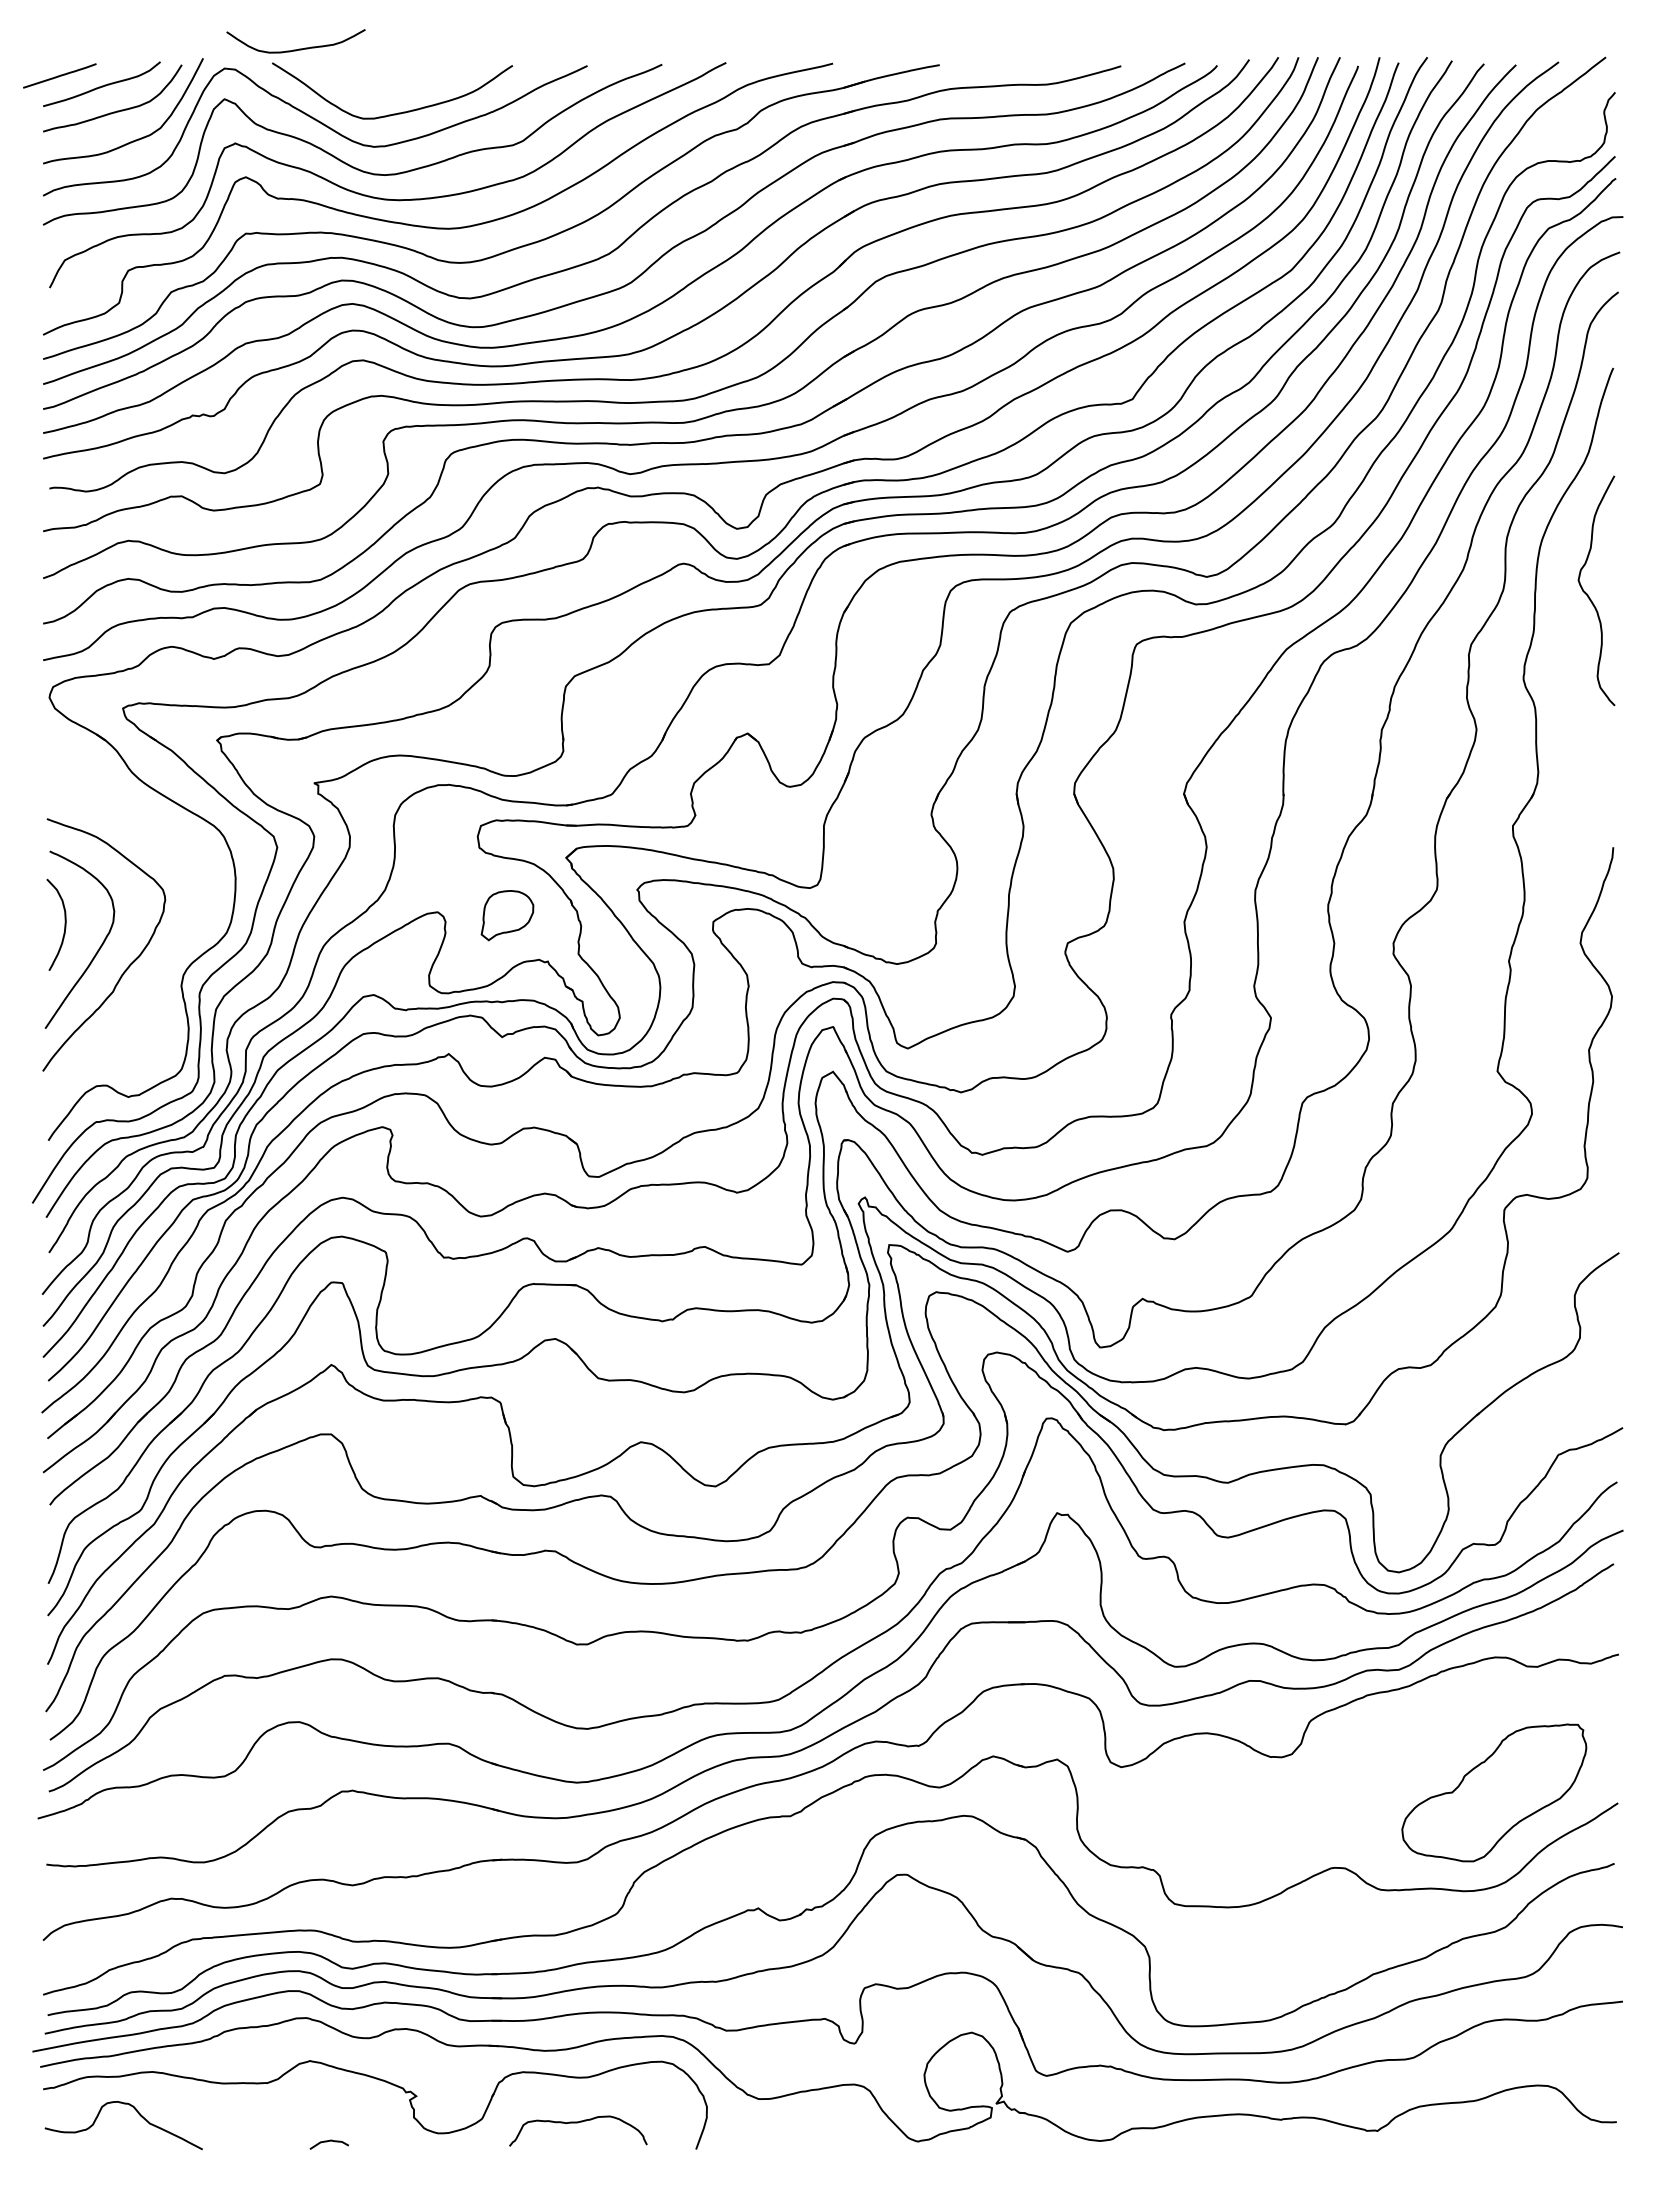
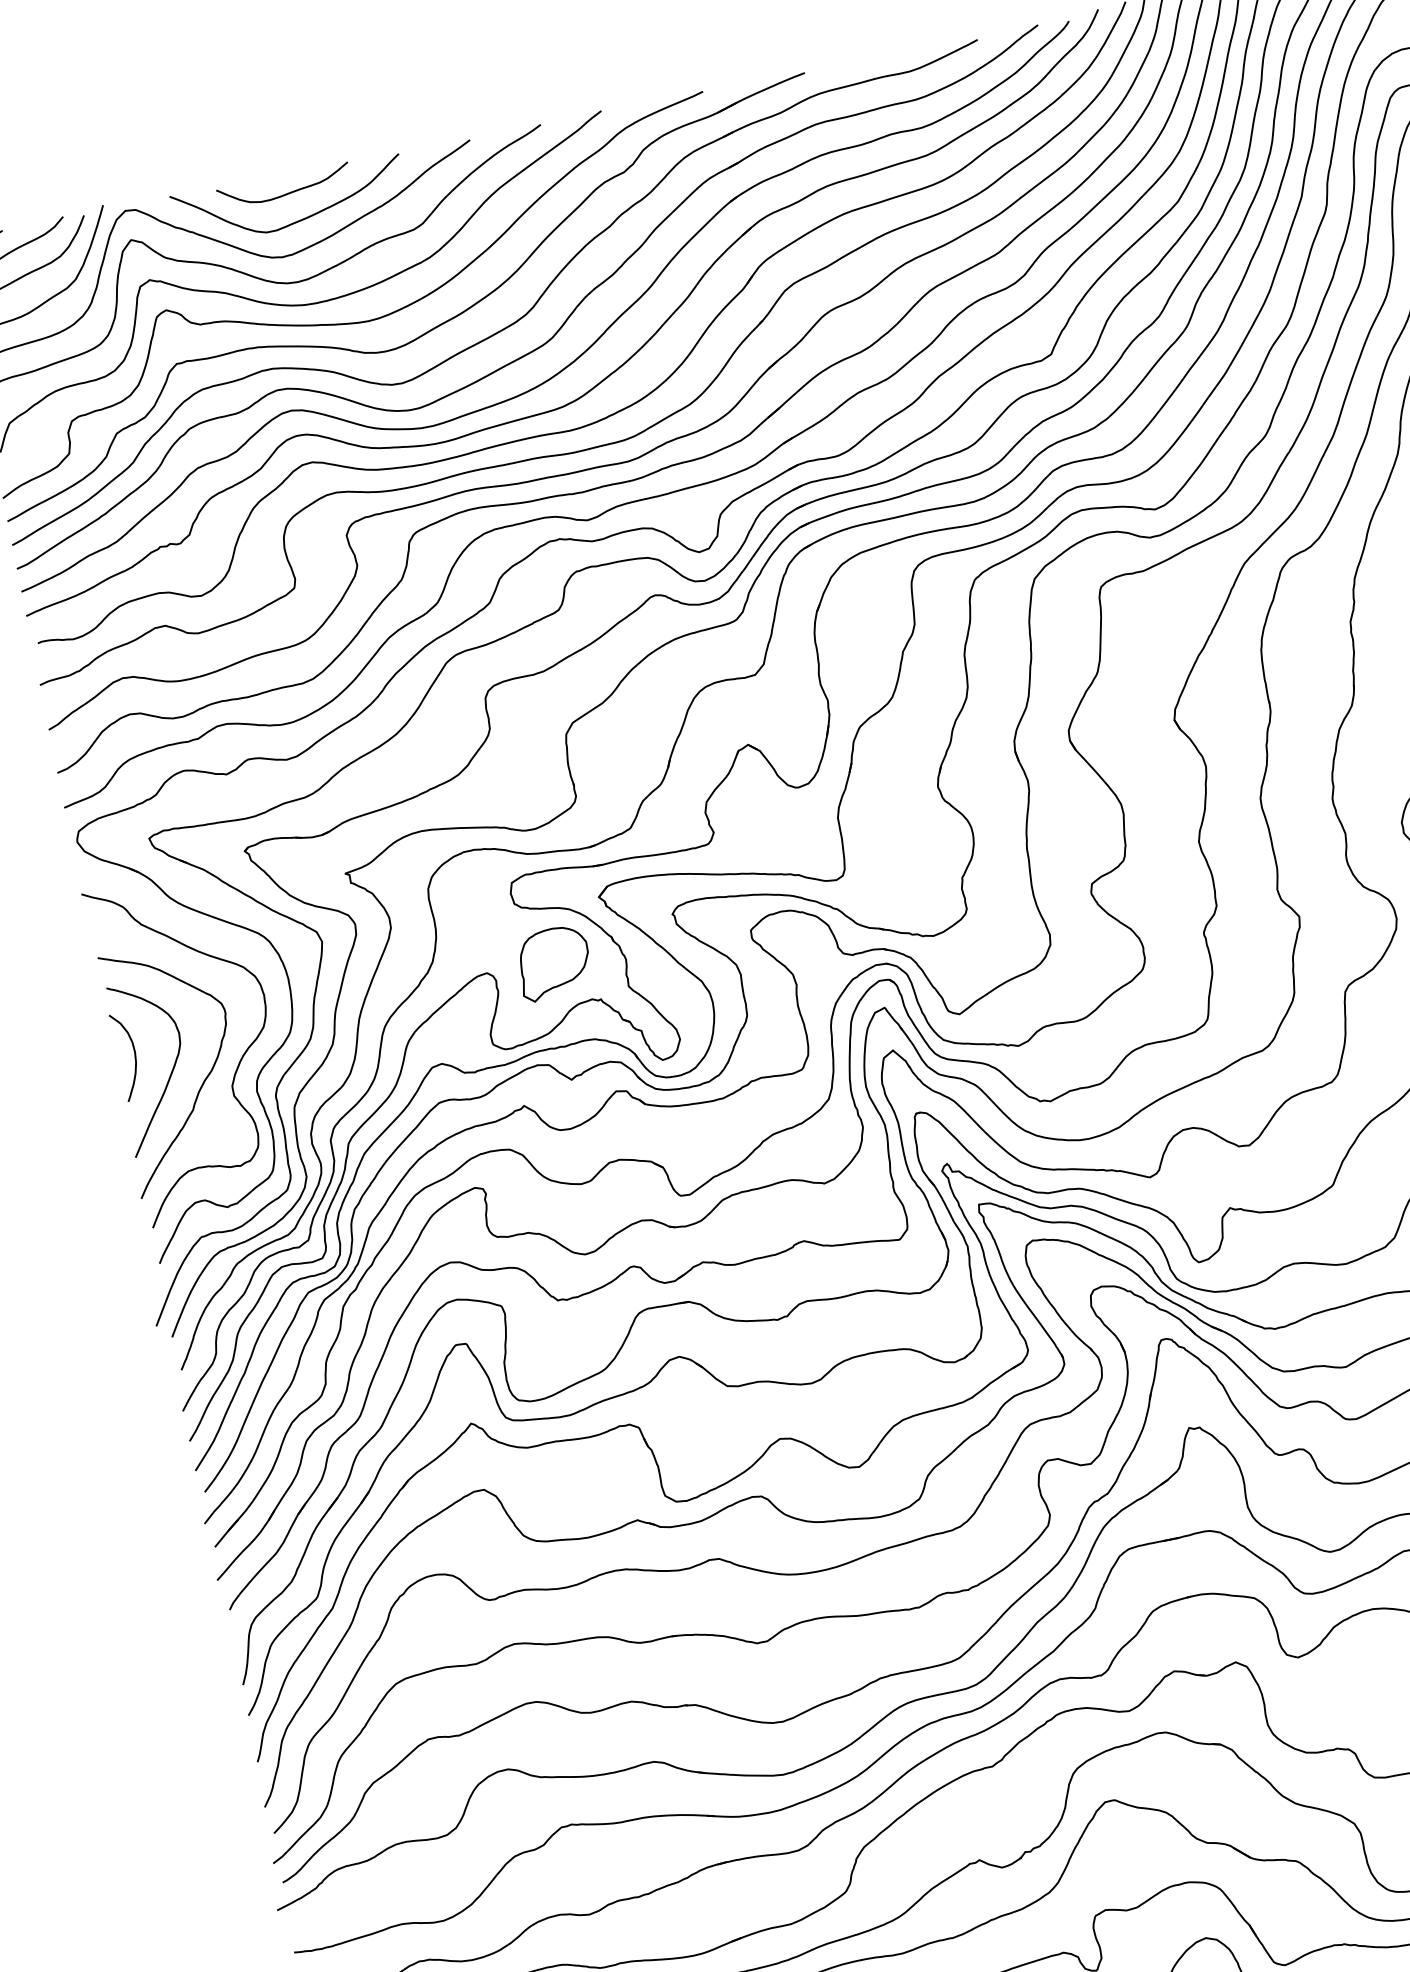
curve: (298, 48) -> (287, 192), moved
part: (507, 915) -> (553, 963), size x1.43
curve: (167, 954) -> (237, 1064), added

